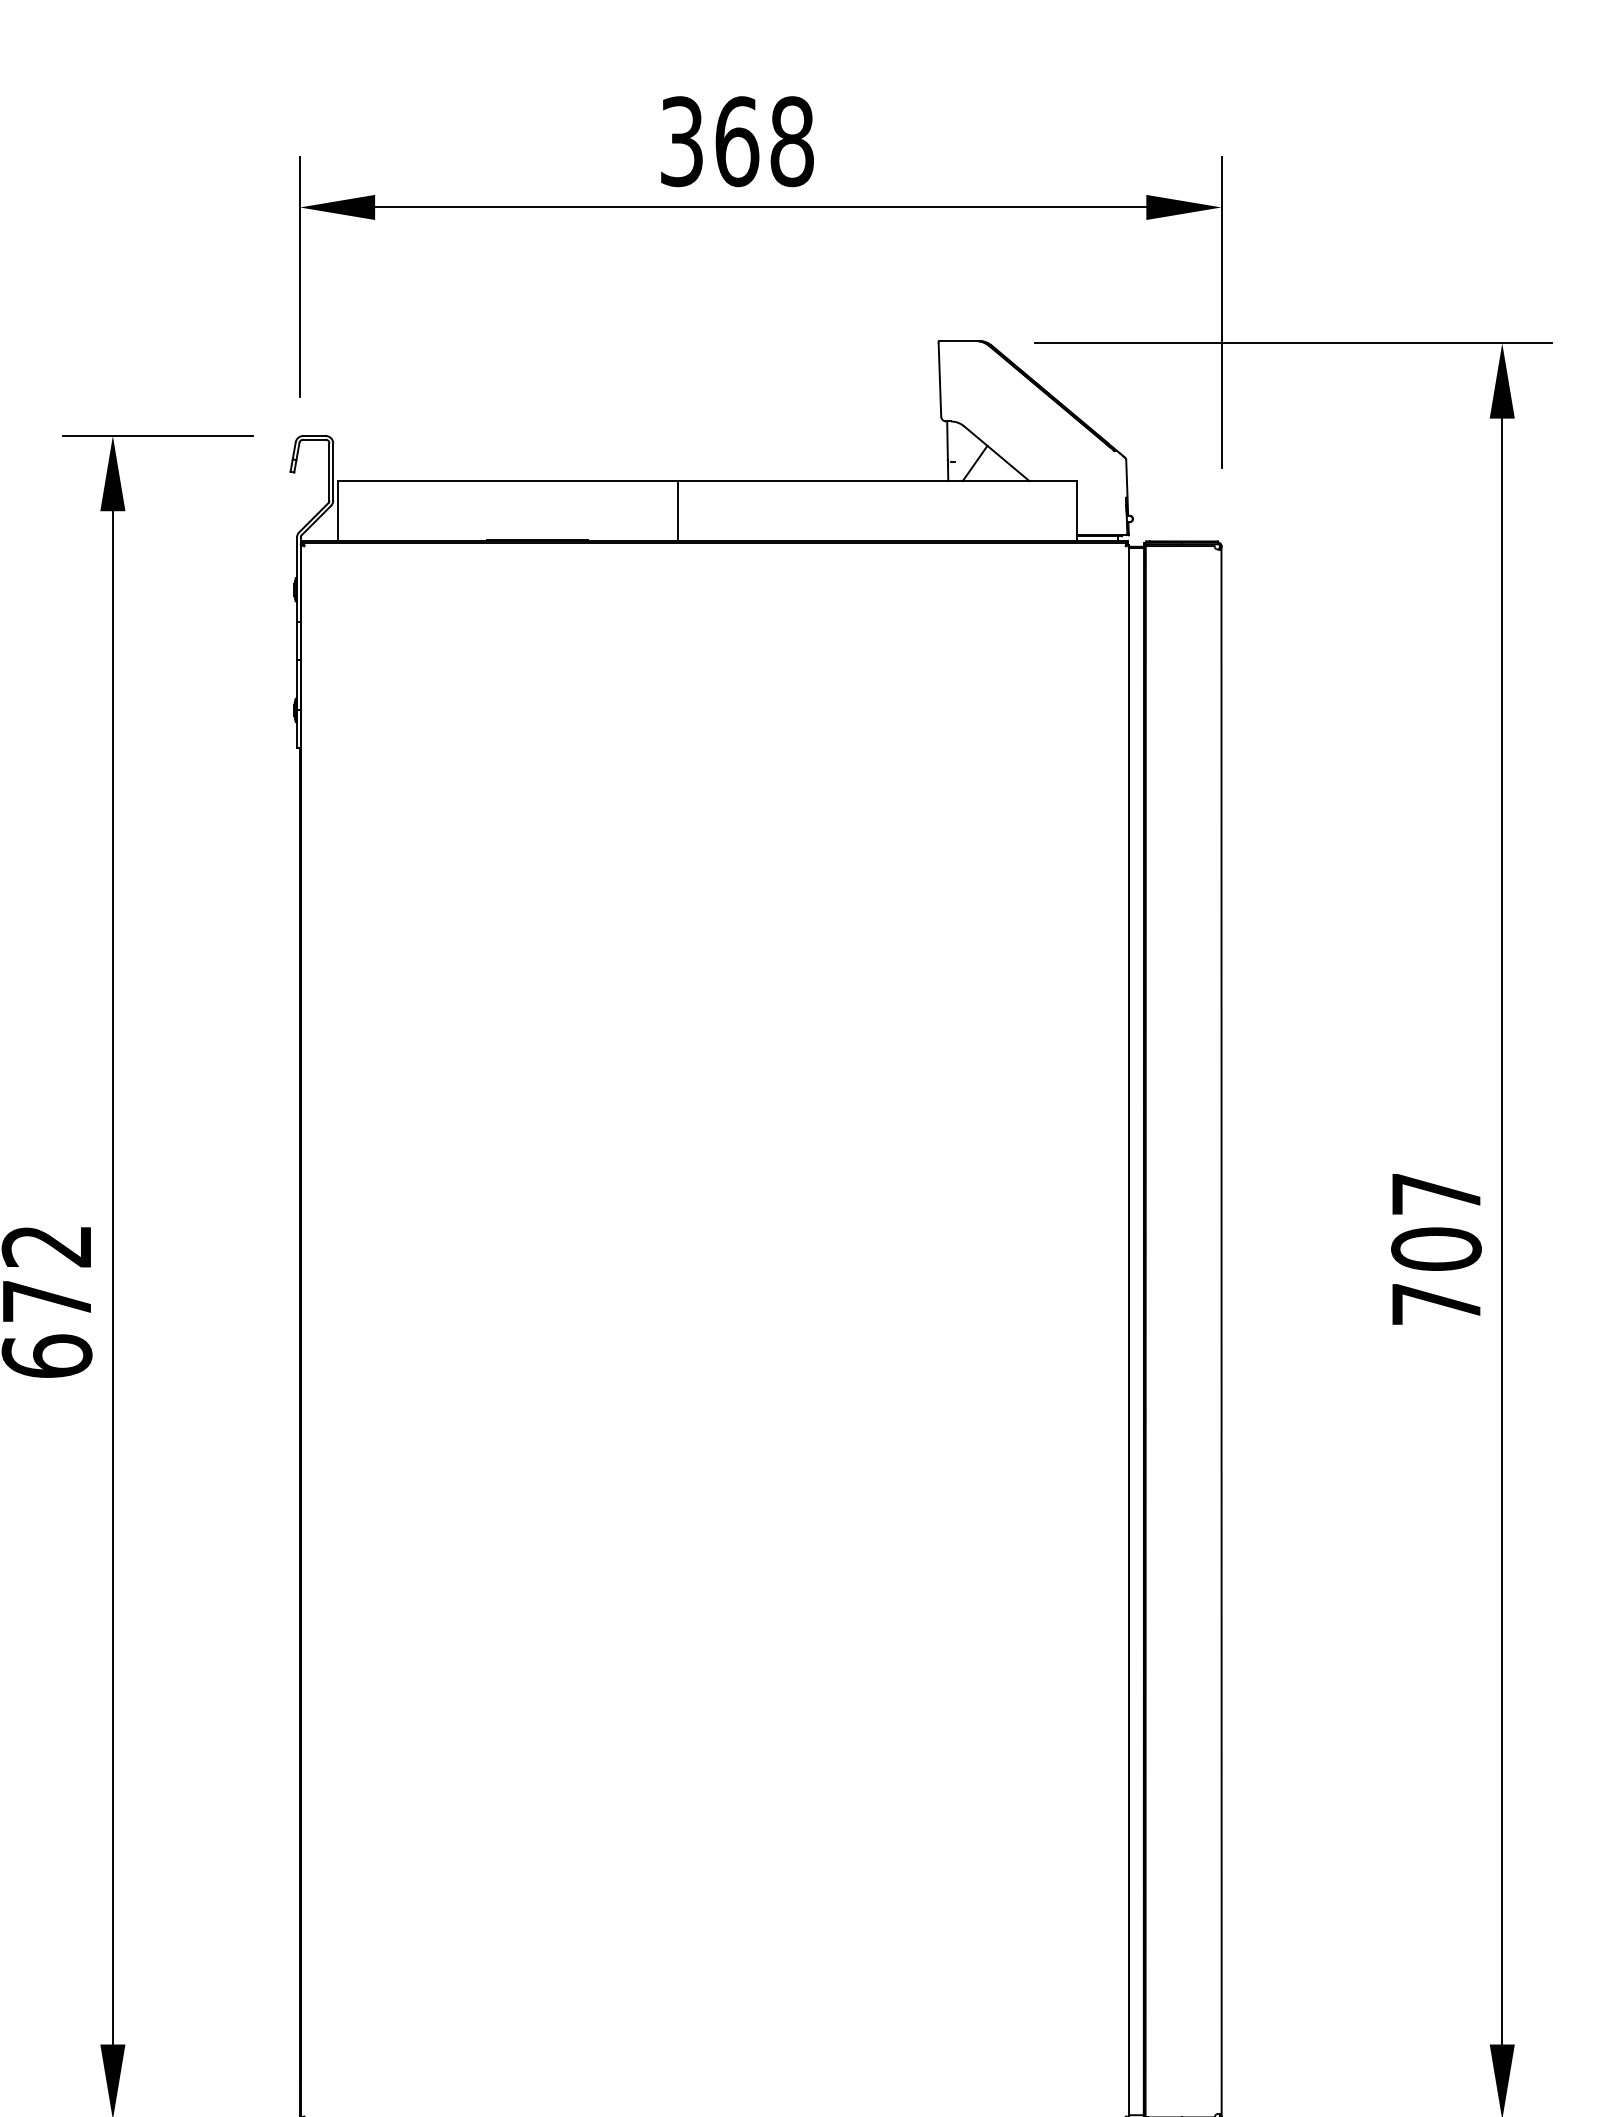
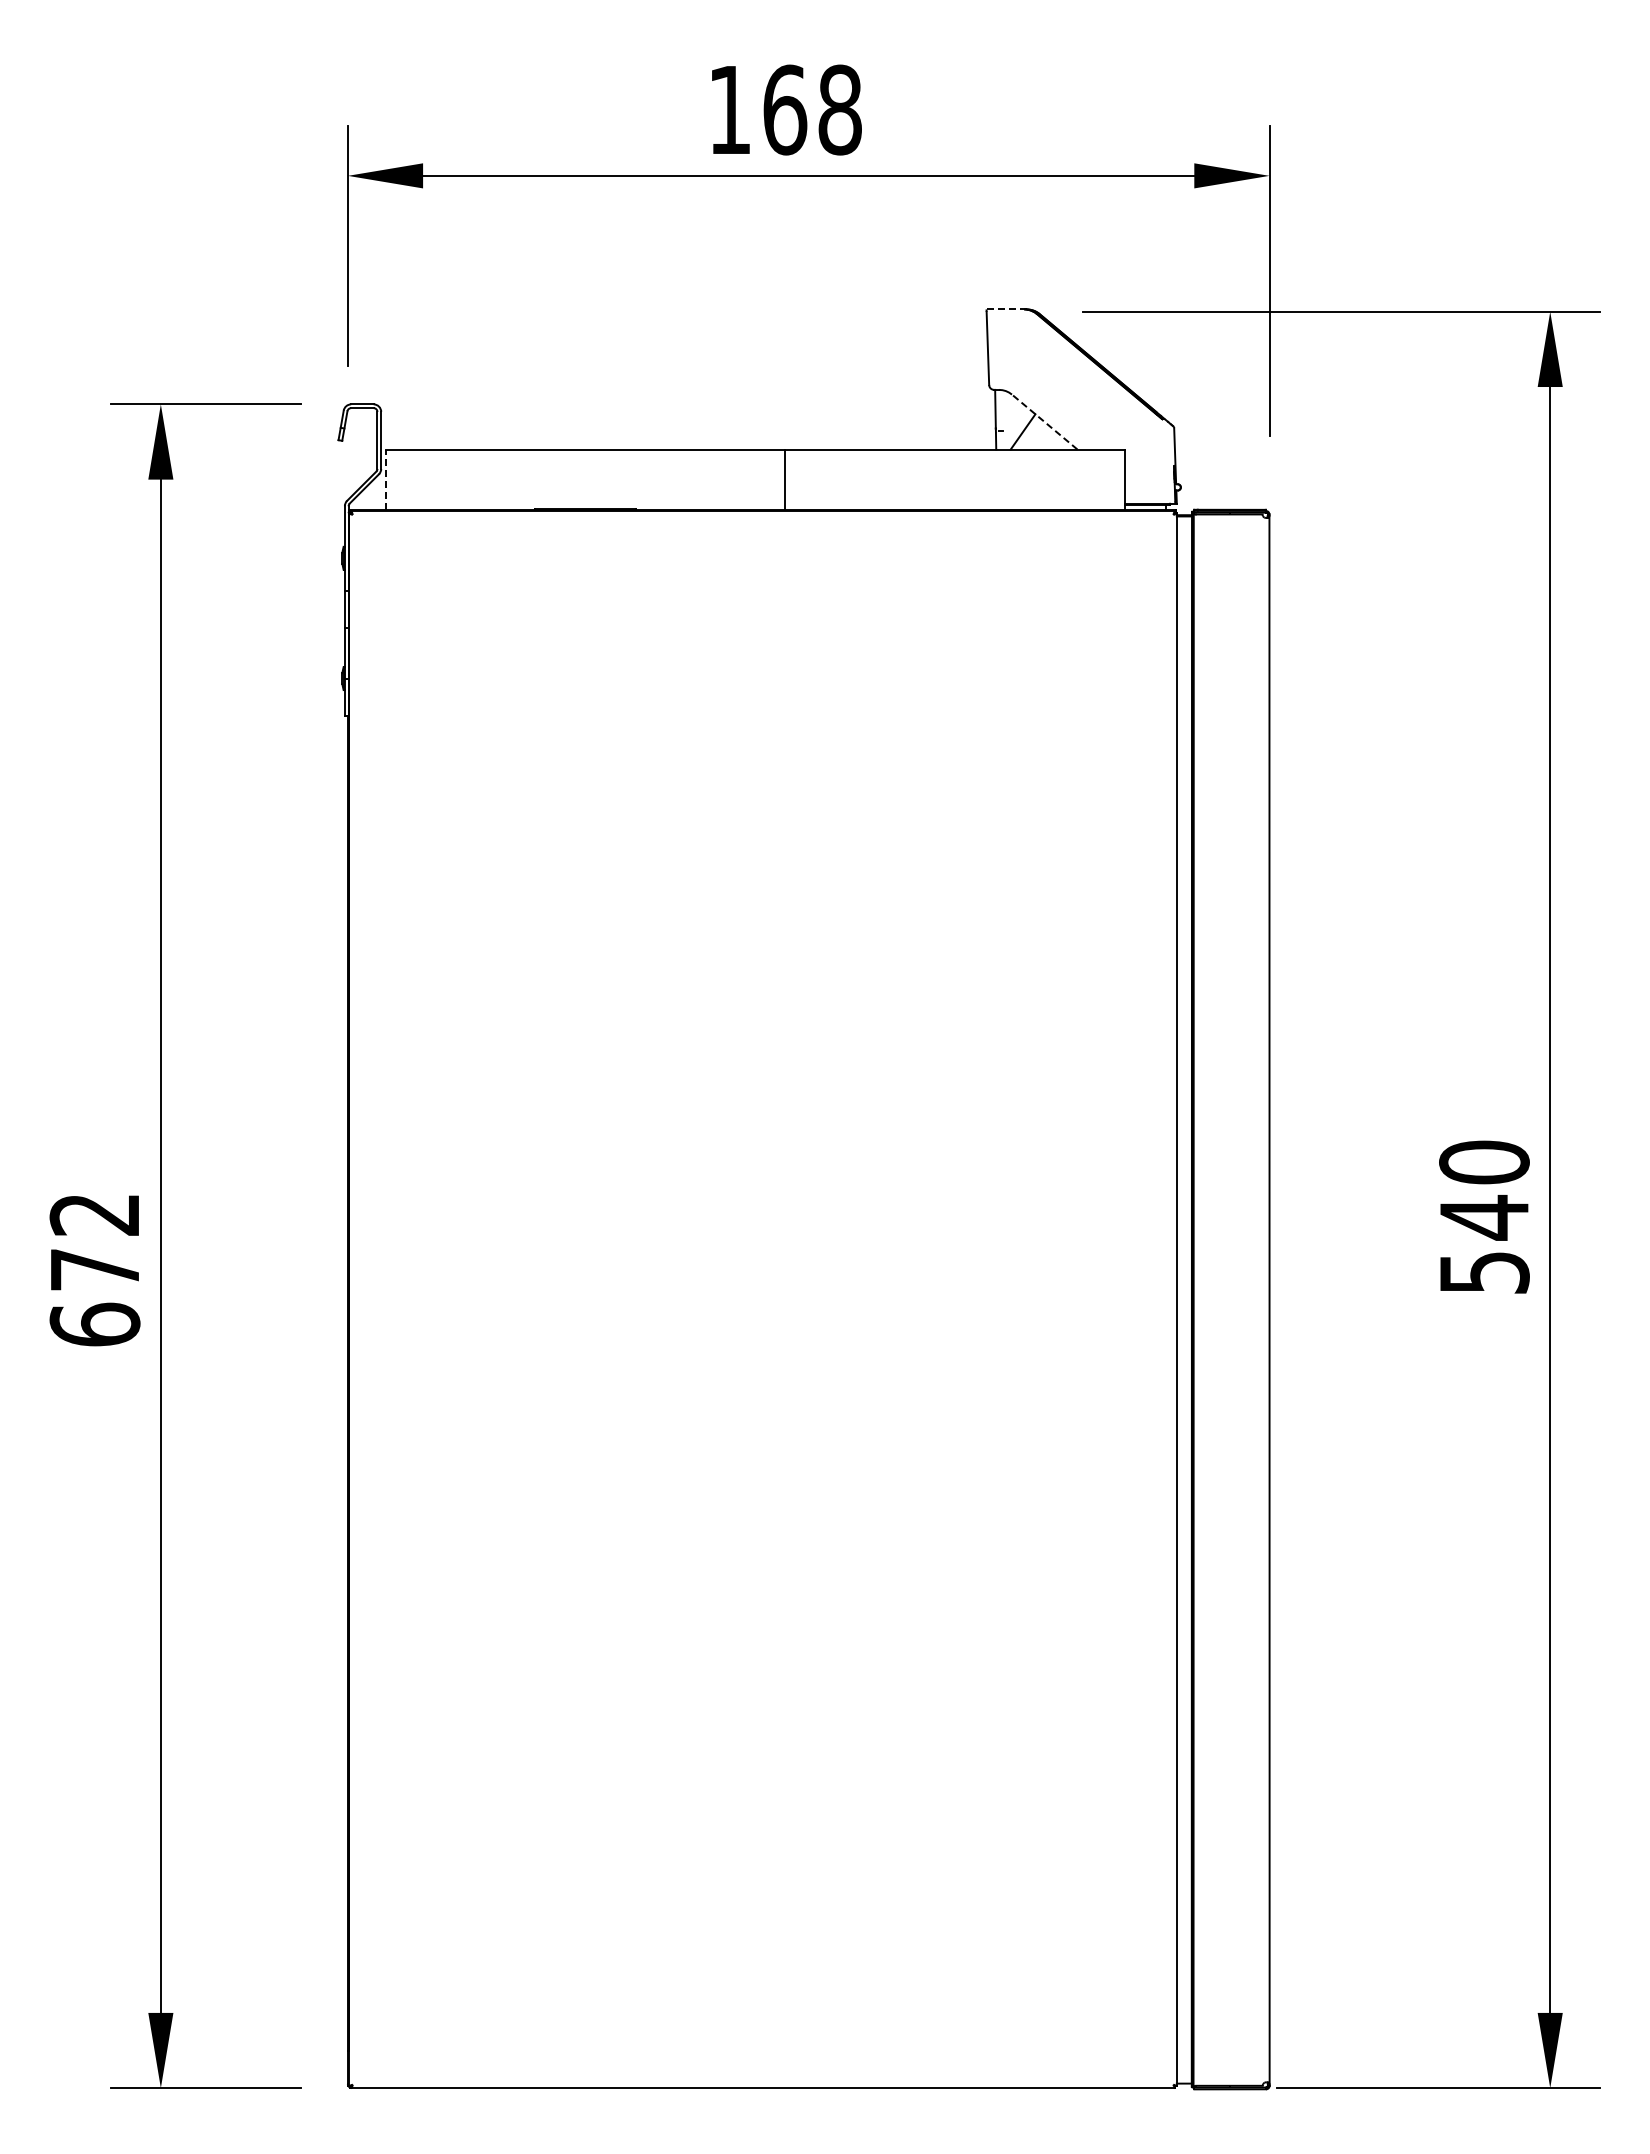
text: (681, 141) -> (729, 109), 368 -> 168
line: (959, 341) -> (1007, 309), solid -> dashed
line: (996, 454) -> (1044, 422), solid -> dashed
line: (338, 511) -> (386, 479), solid -> dashed
line: (678, 511) -> (785, 479), moved
text: (1436, 1248) -> (1484, 1216), 707 -> 540

